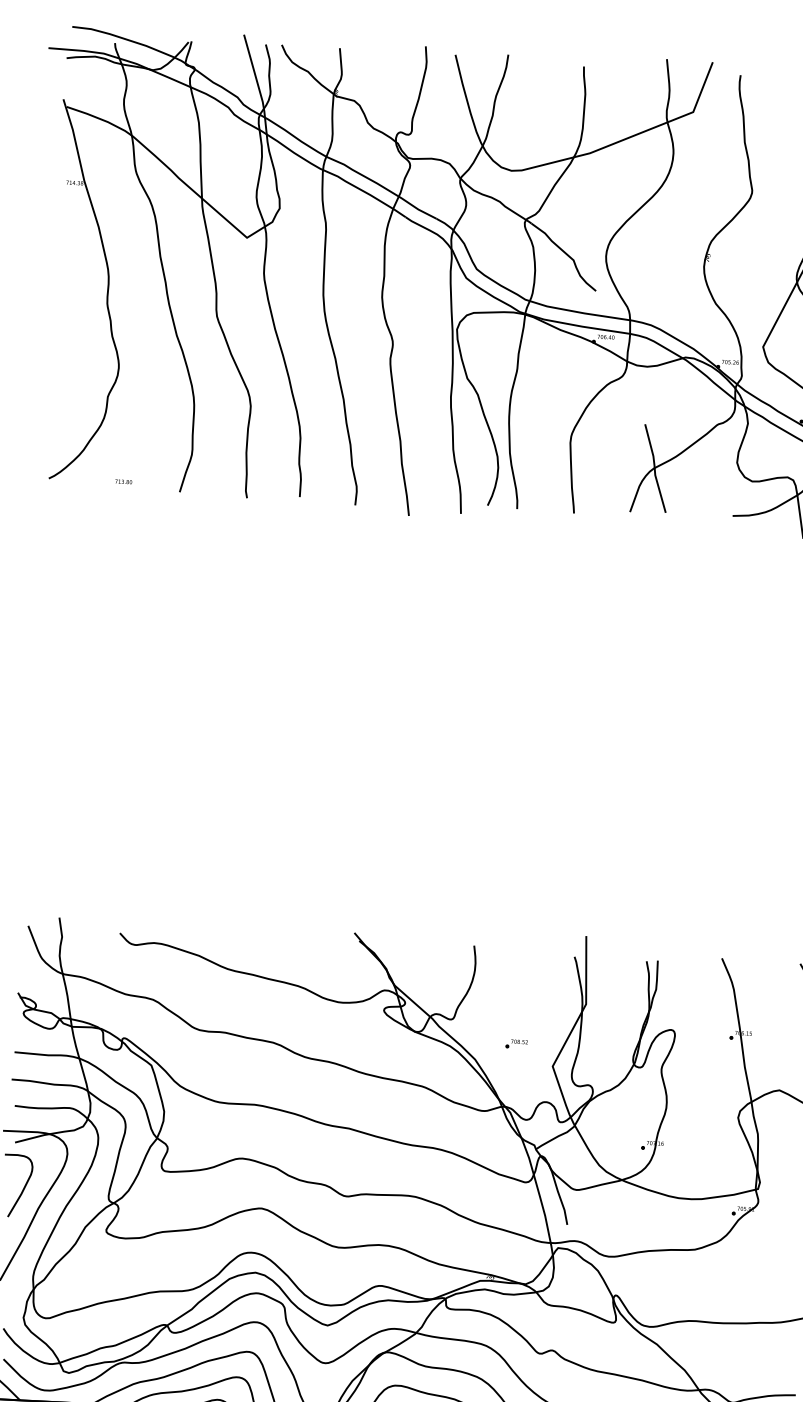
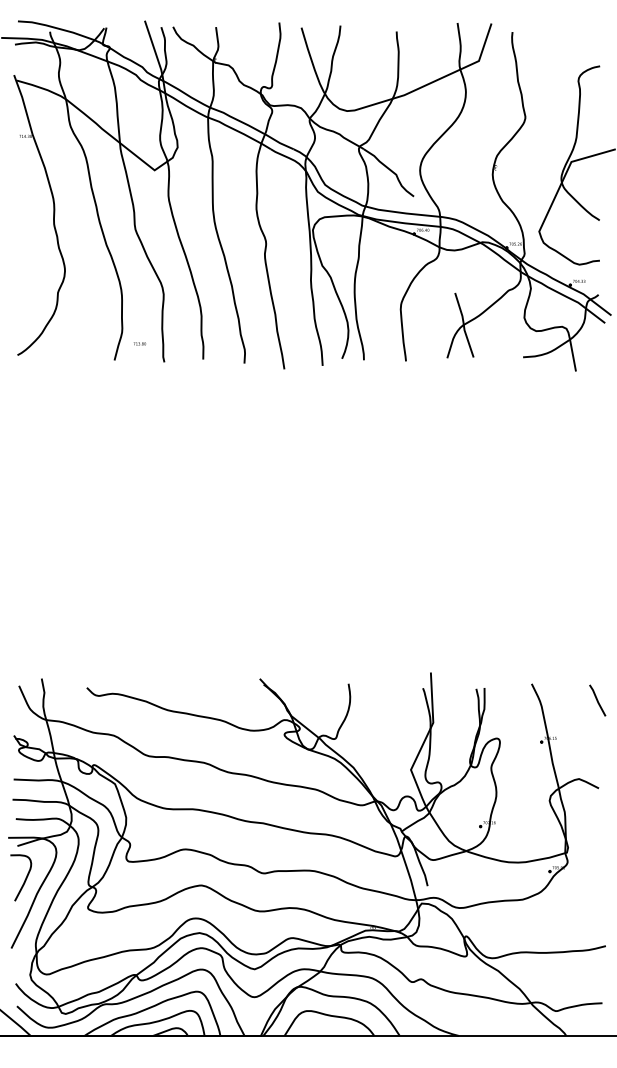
text: (123, 481) -> (139, 343), moved
part: (516, 1043) -> (383, 754), removed

